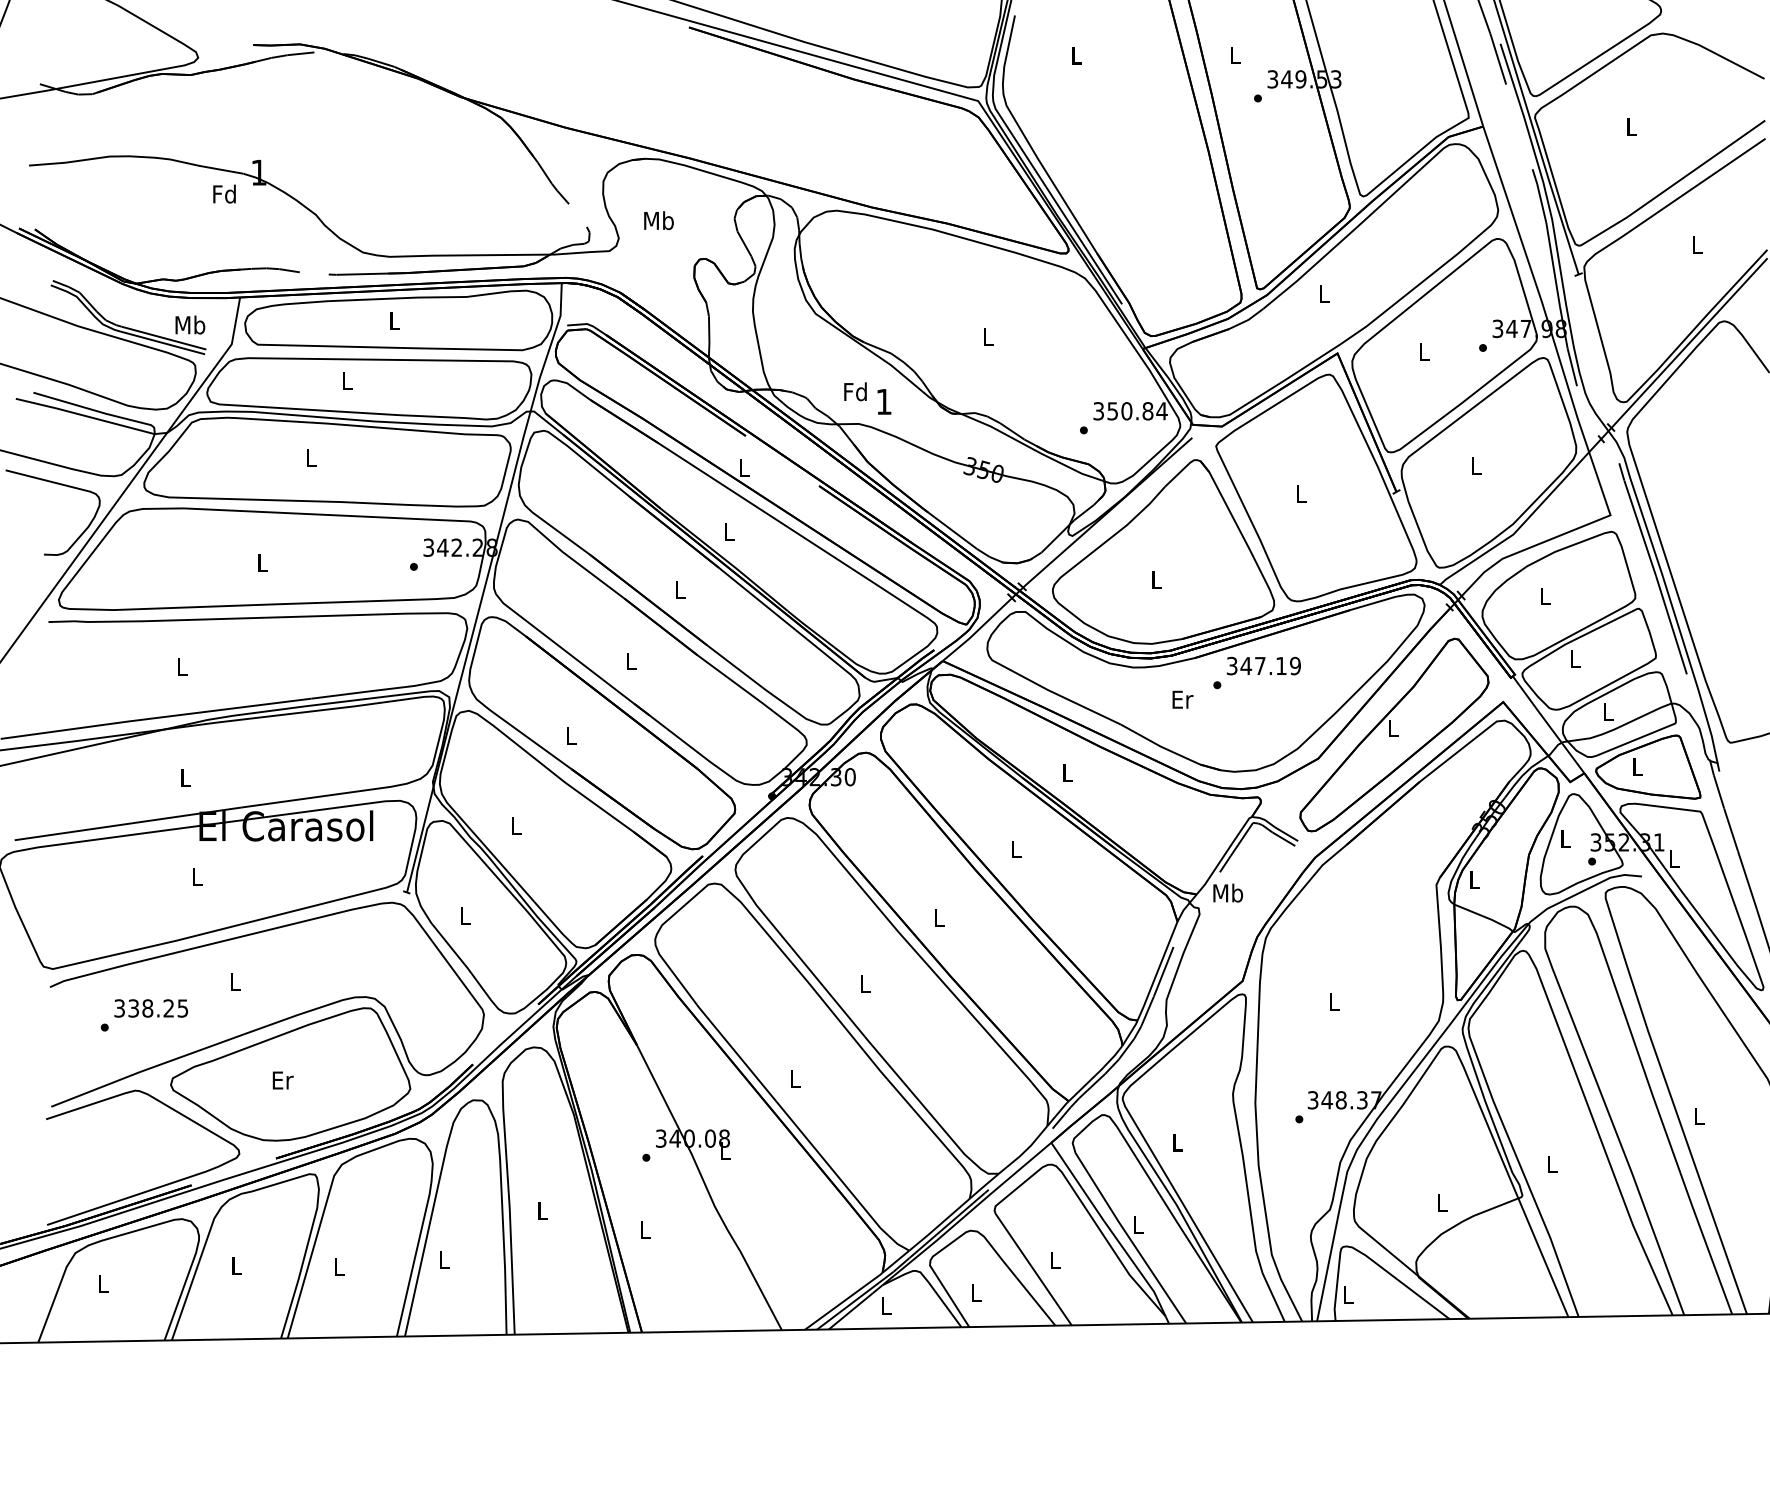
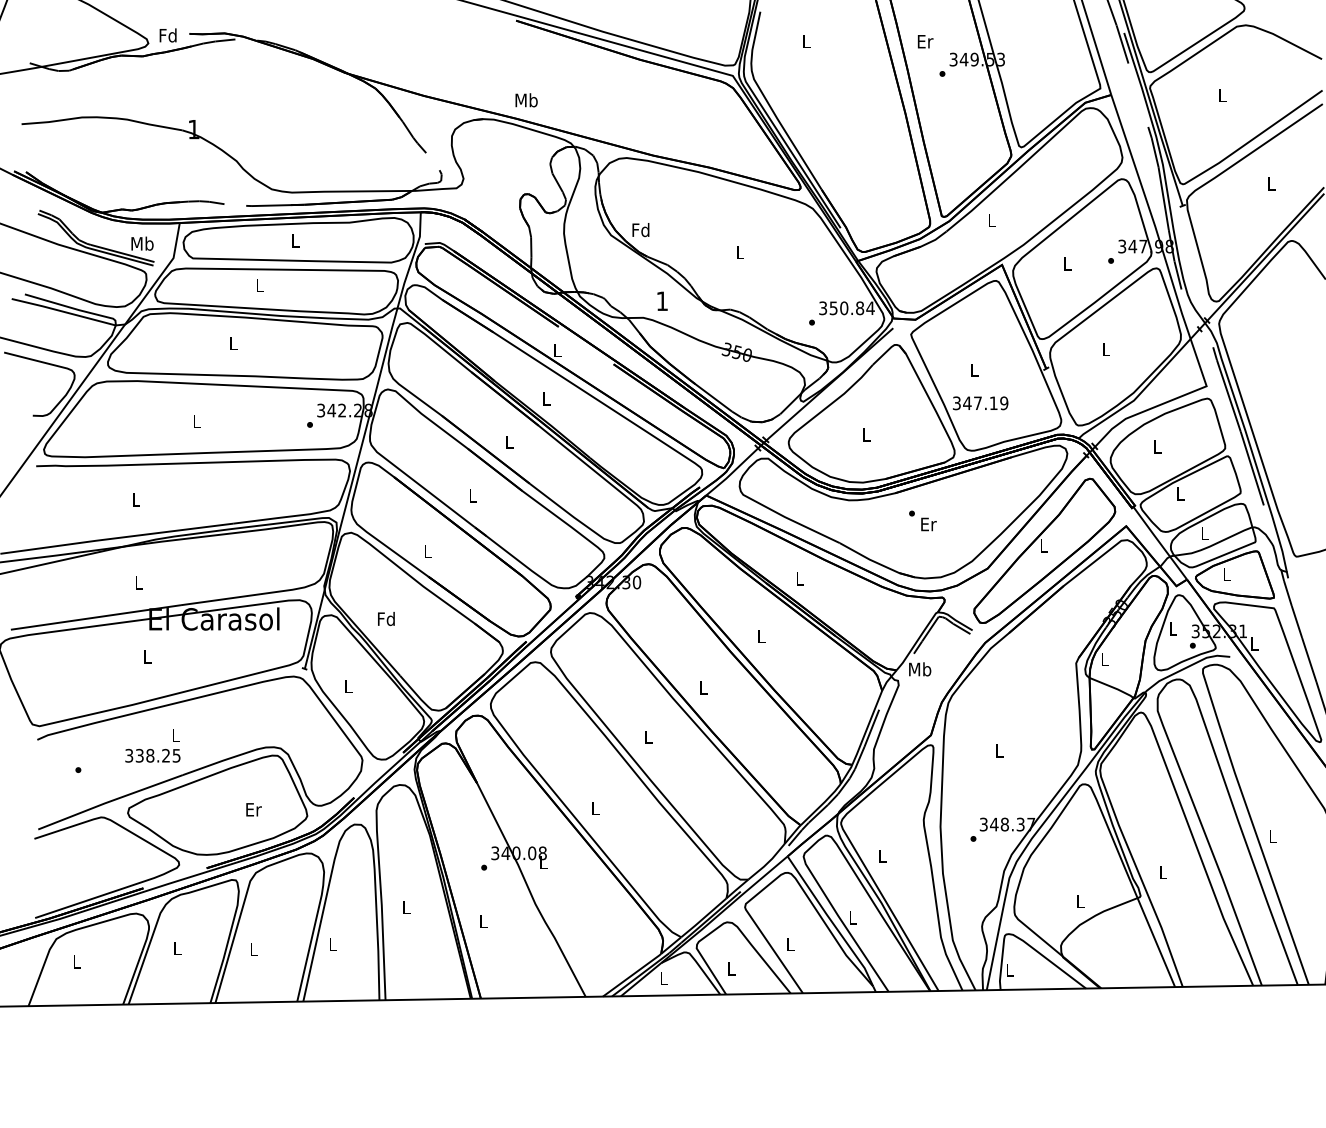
text: (1235, 55) -> (925, 41), L -> Er
text: (224, 193) -> (168, 34), moved
text: (658, 220) -> (526, 100), moved
text: (855, 391) -> (640, 229), moved
text: (1263, 665) -> (980, 402), moved
text: (1182, 699) -> (928, 524), moved
text: (515, 825) -> (386, 618), L -> Fd
text: (151, 1008) -> (153, 755), moved
text: (282, 1080) -> (253, 809), moved

